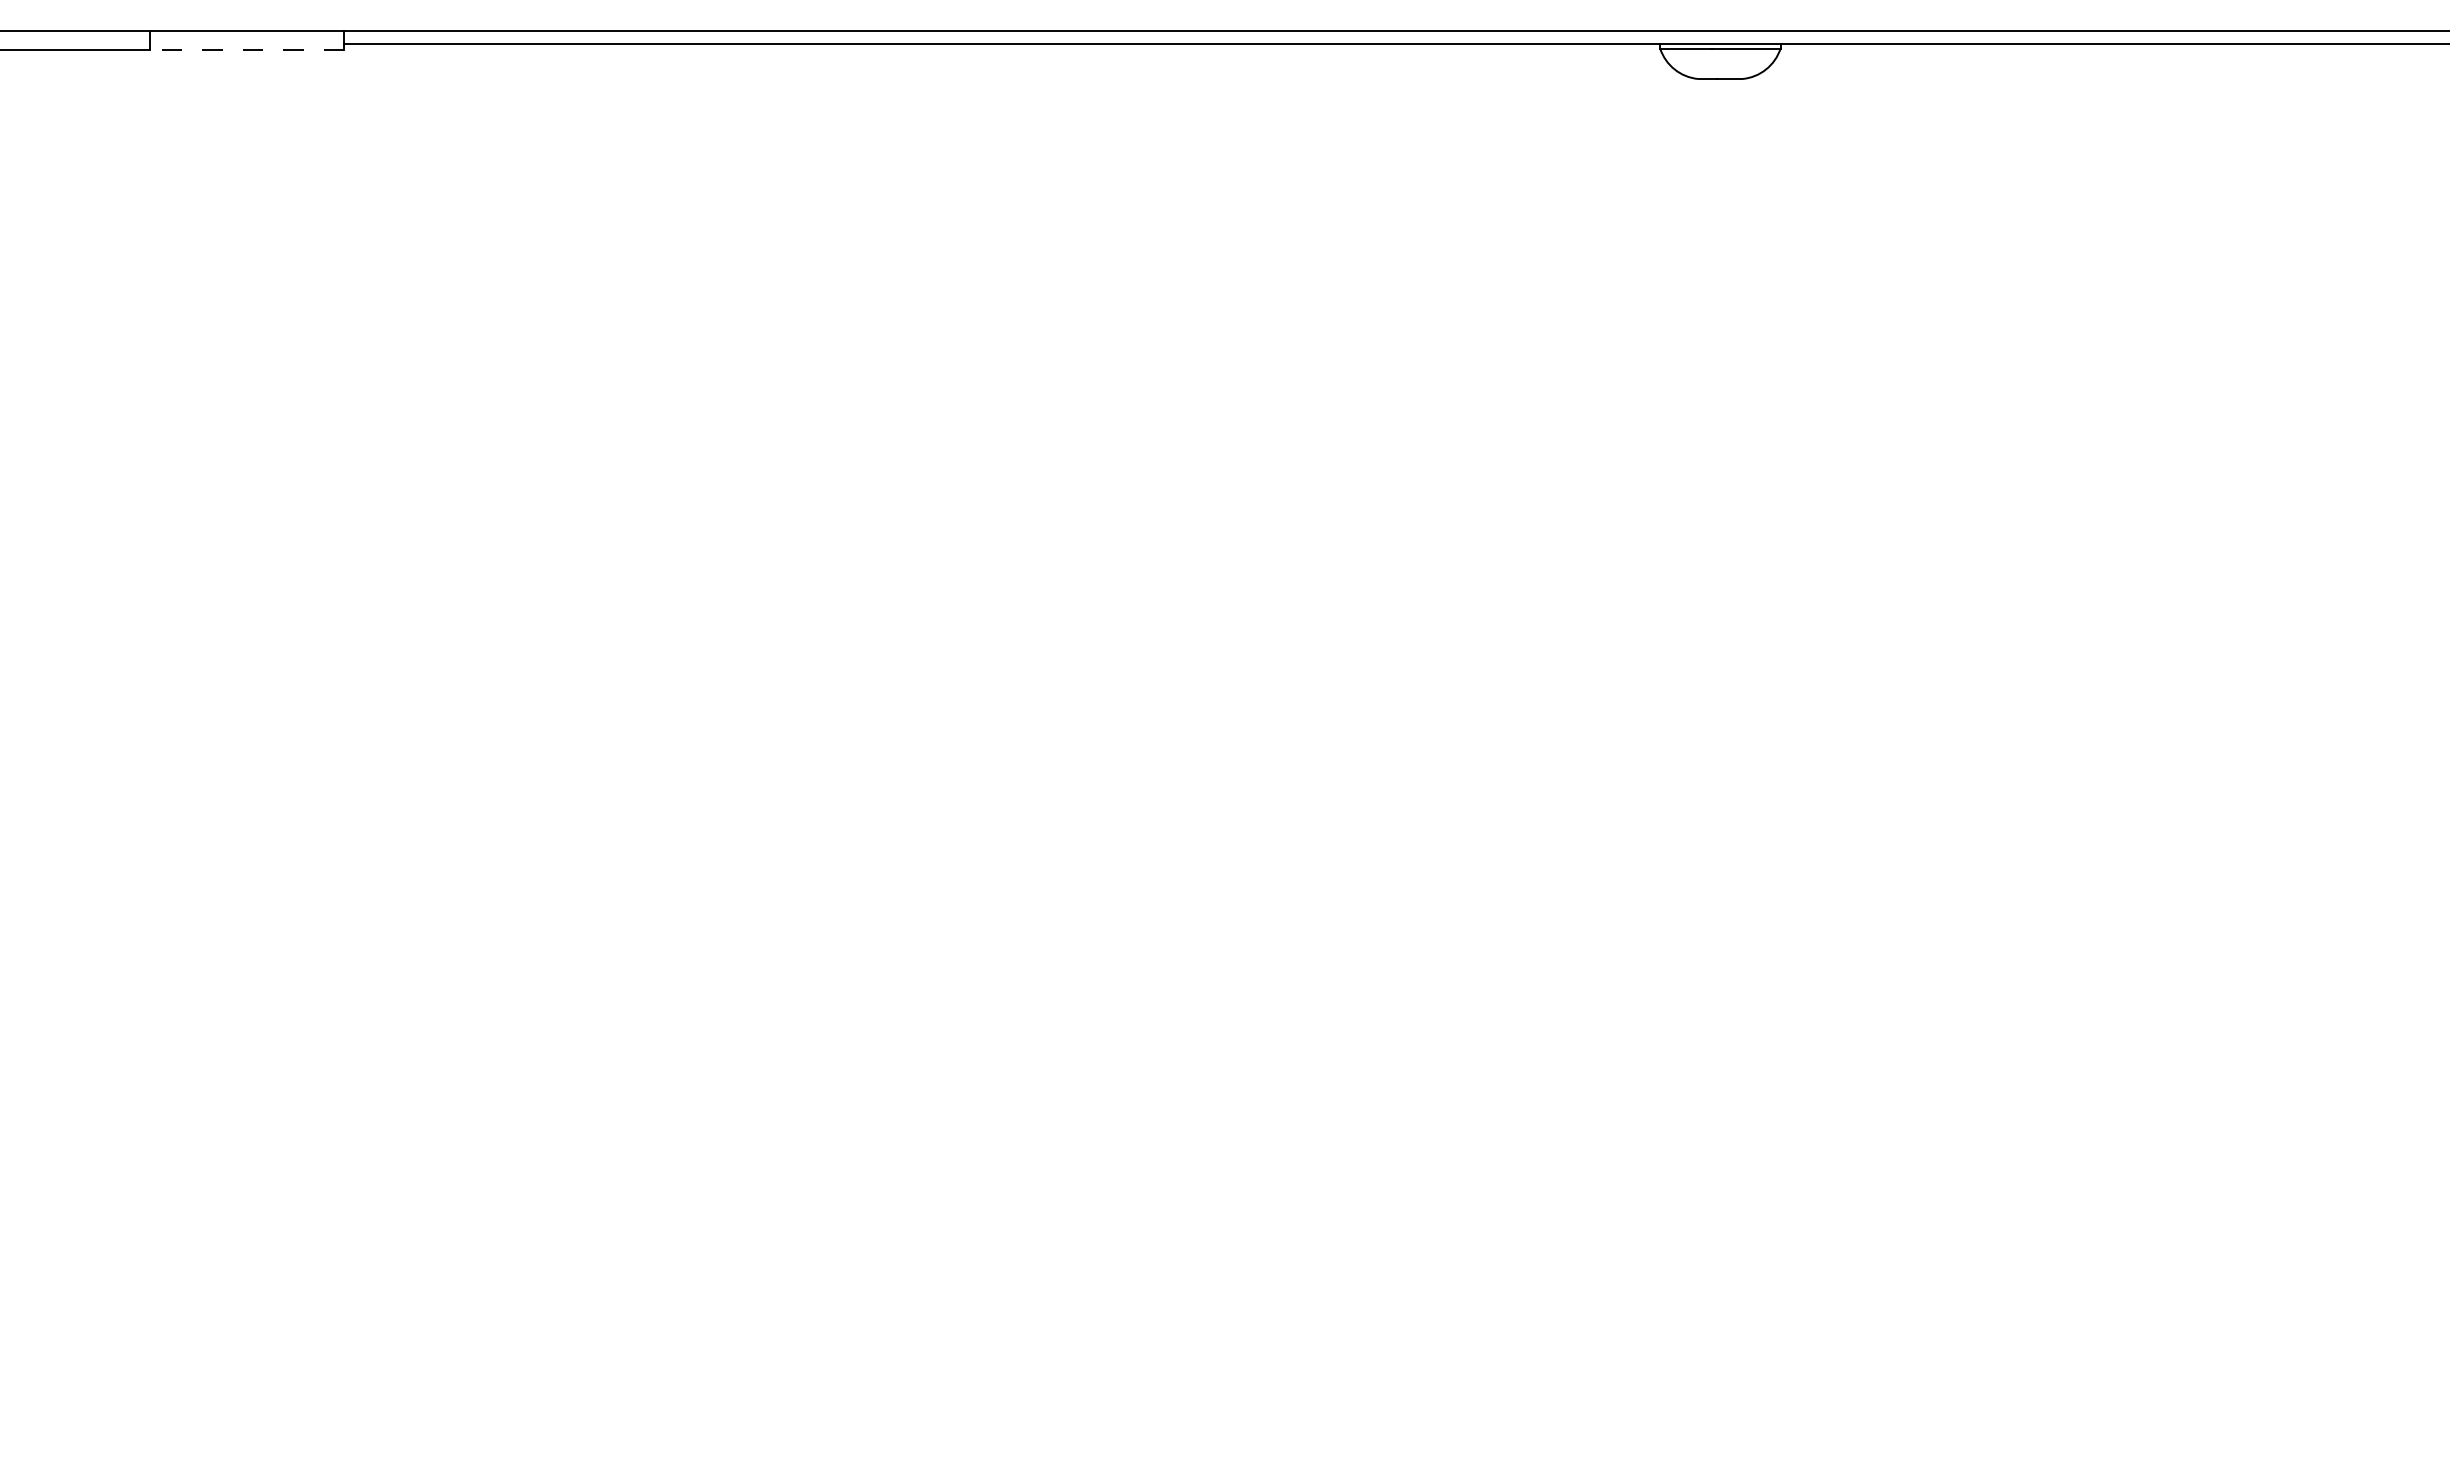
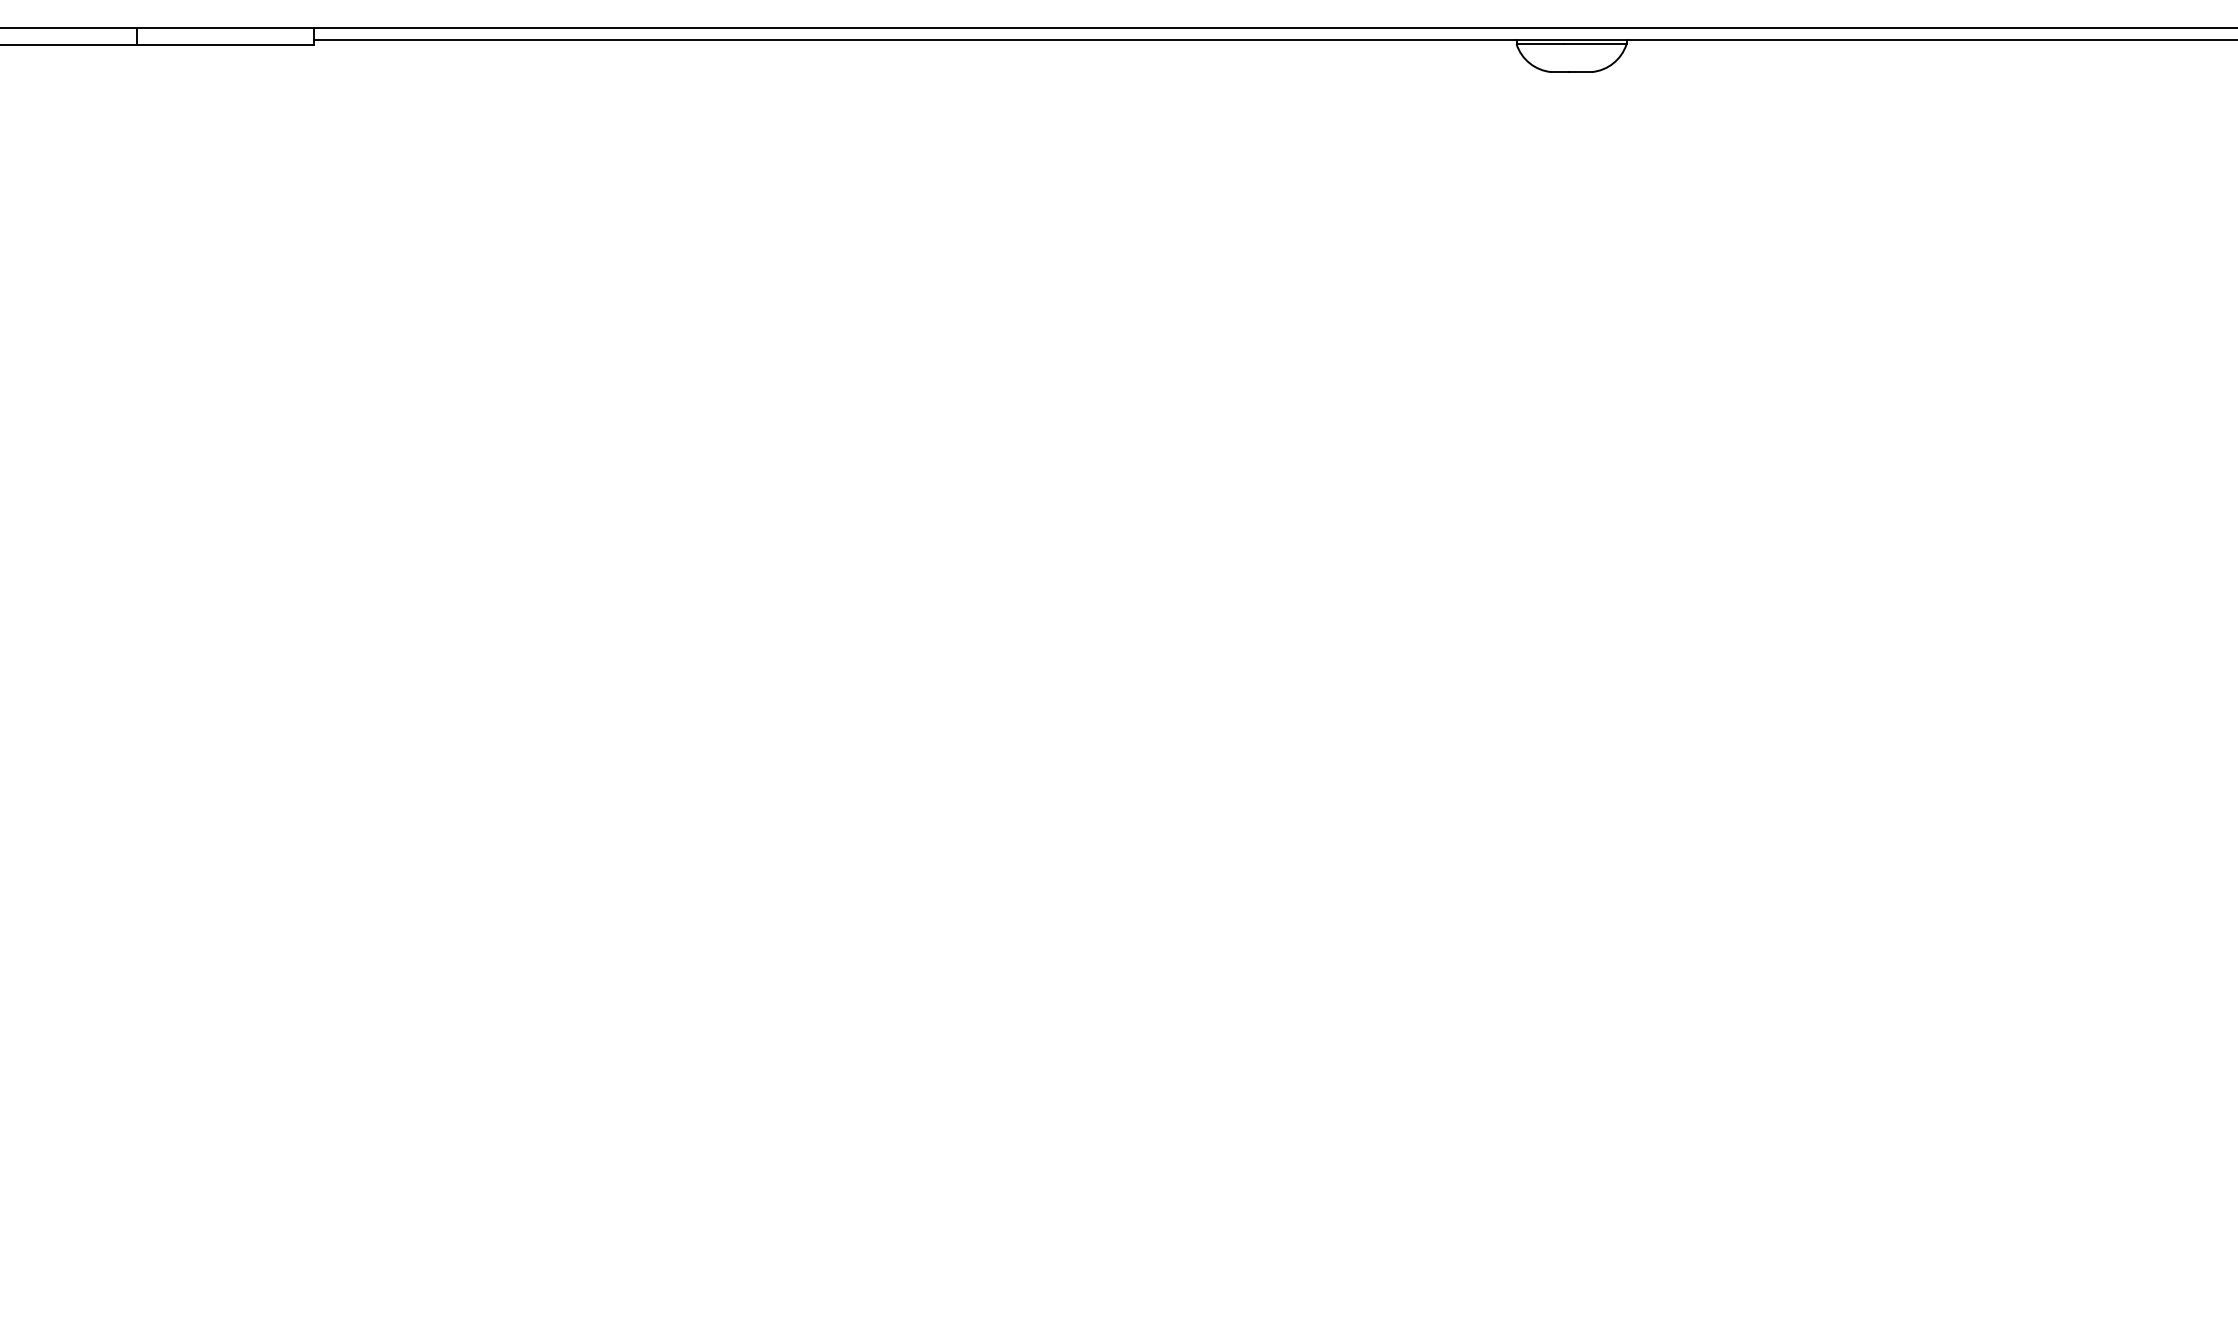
line: (247, 49) -> (225, 45), dashed -> solid

